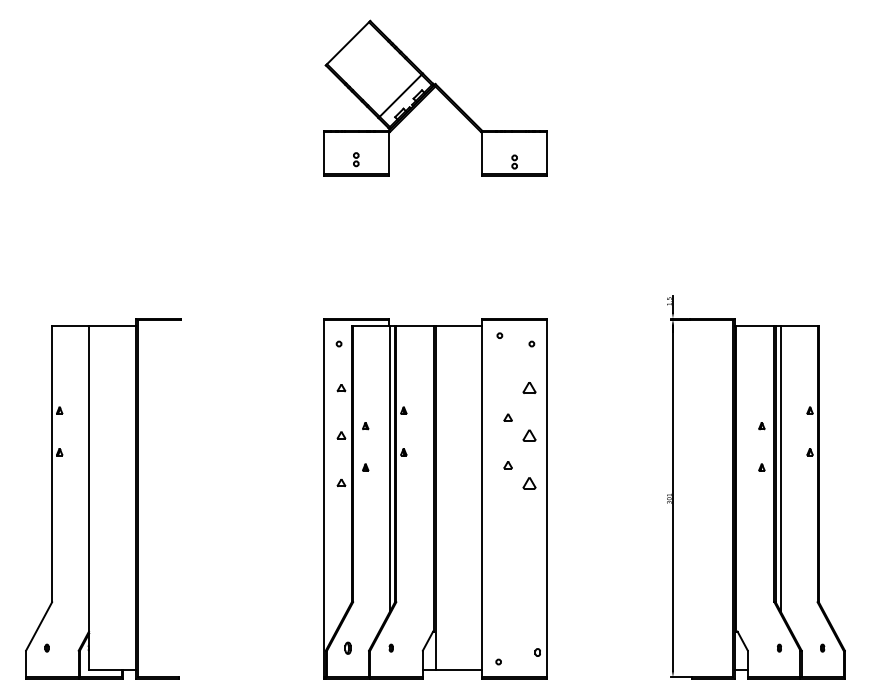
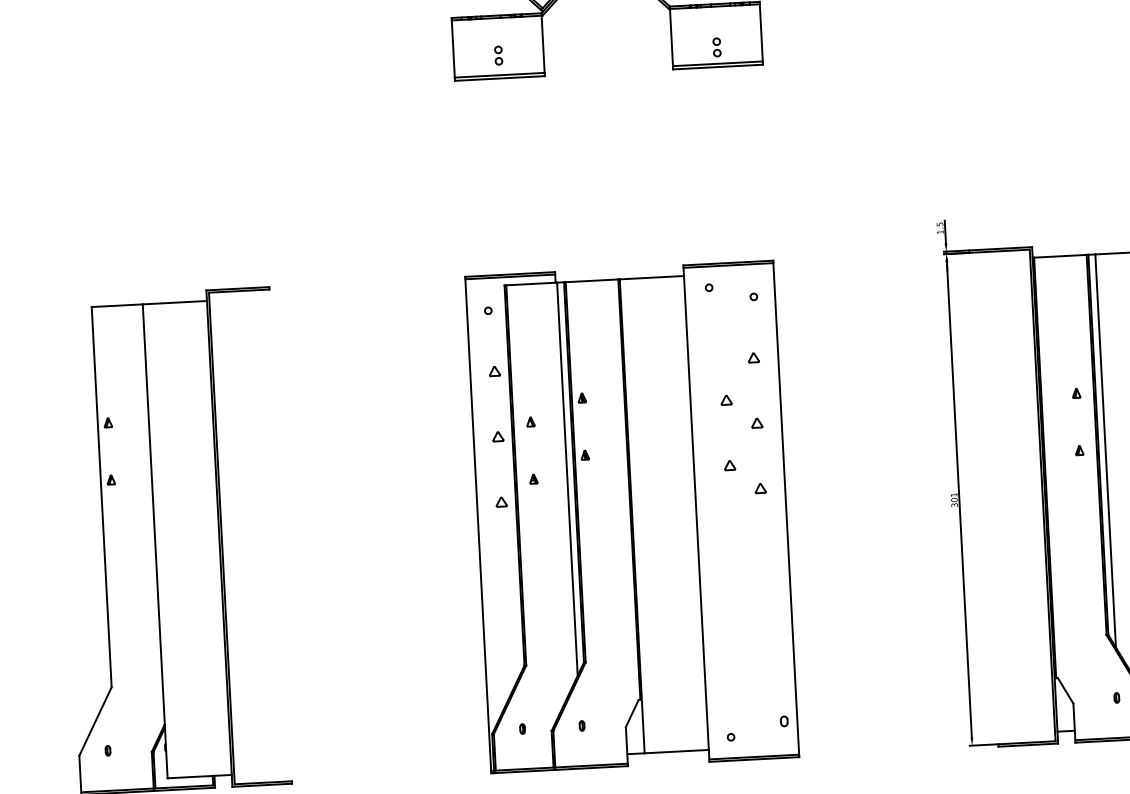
part: (529, 388) -> (753, 358), size x0.62
part: (529, 435) -> (757, 423), size x0.62
part: (529, 482) -> (760, 487), size x0.62
part: (347, 647) -> (521, 728), size x0.62

